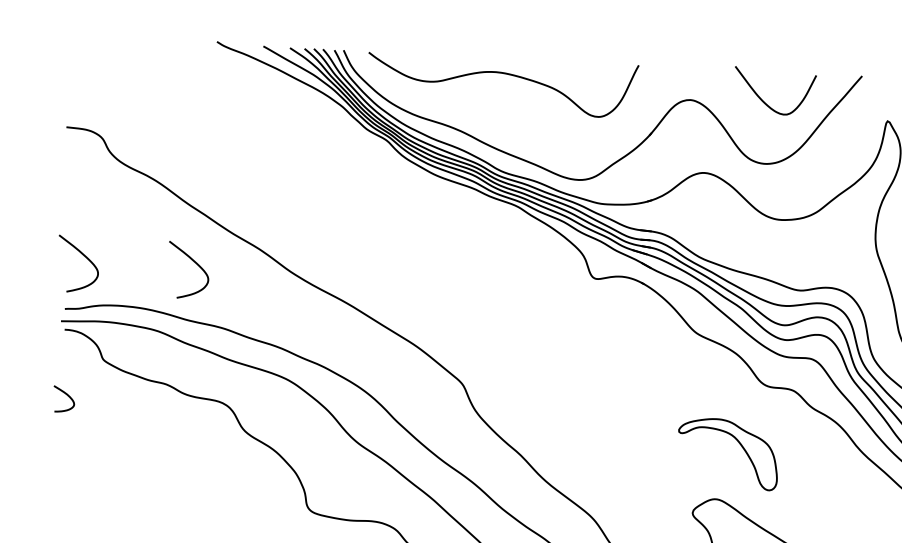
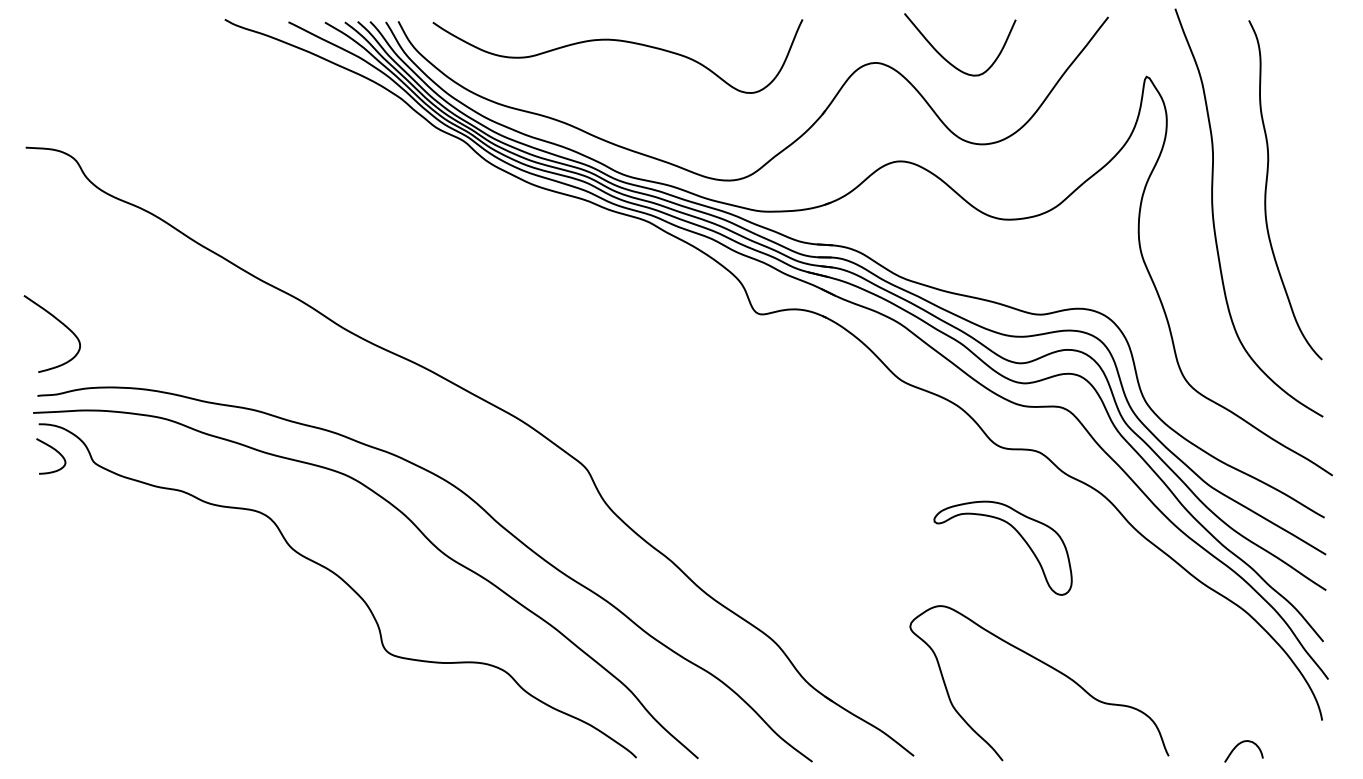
curve: (766, 103) -> (949, 61), moved
curve: (194, 263) -> (211, 323), removed
curve: (67, 395) -> (55, 451), moved
part: (739, 443) -> (1017, 533), moved

